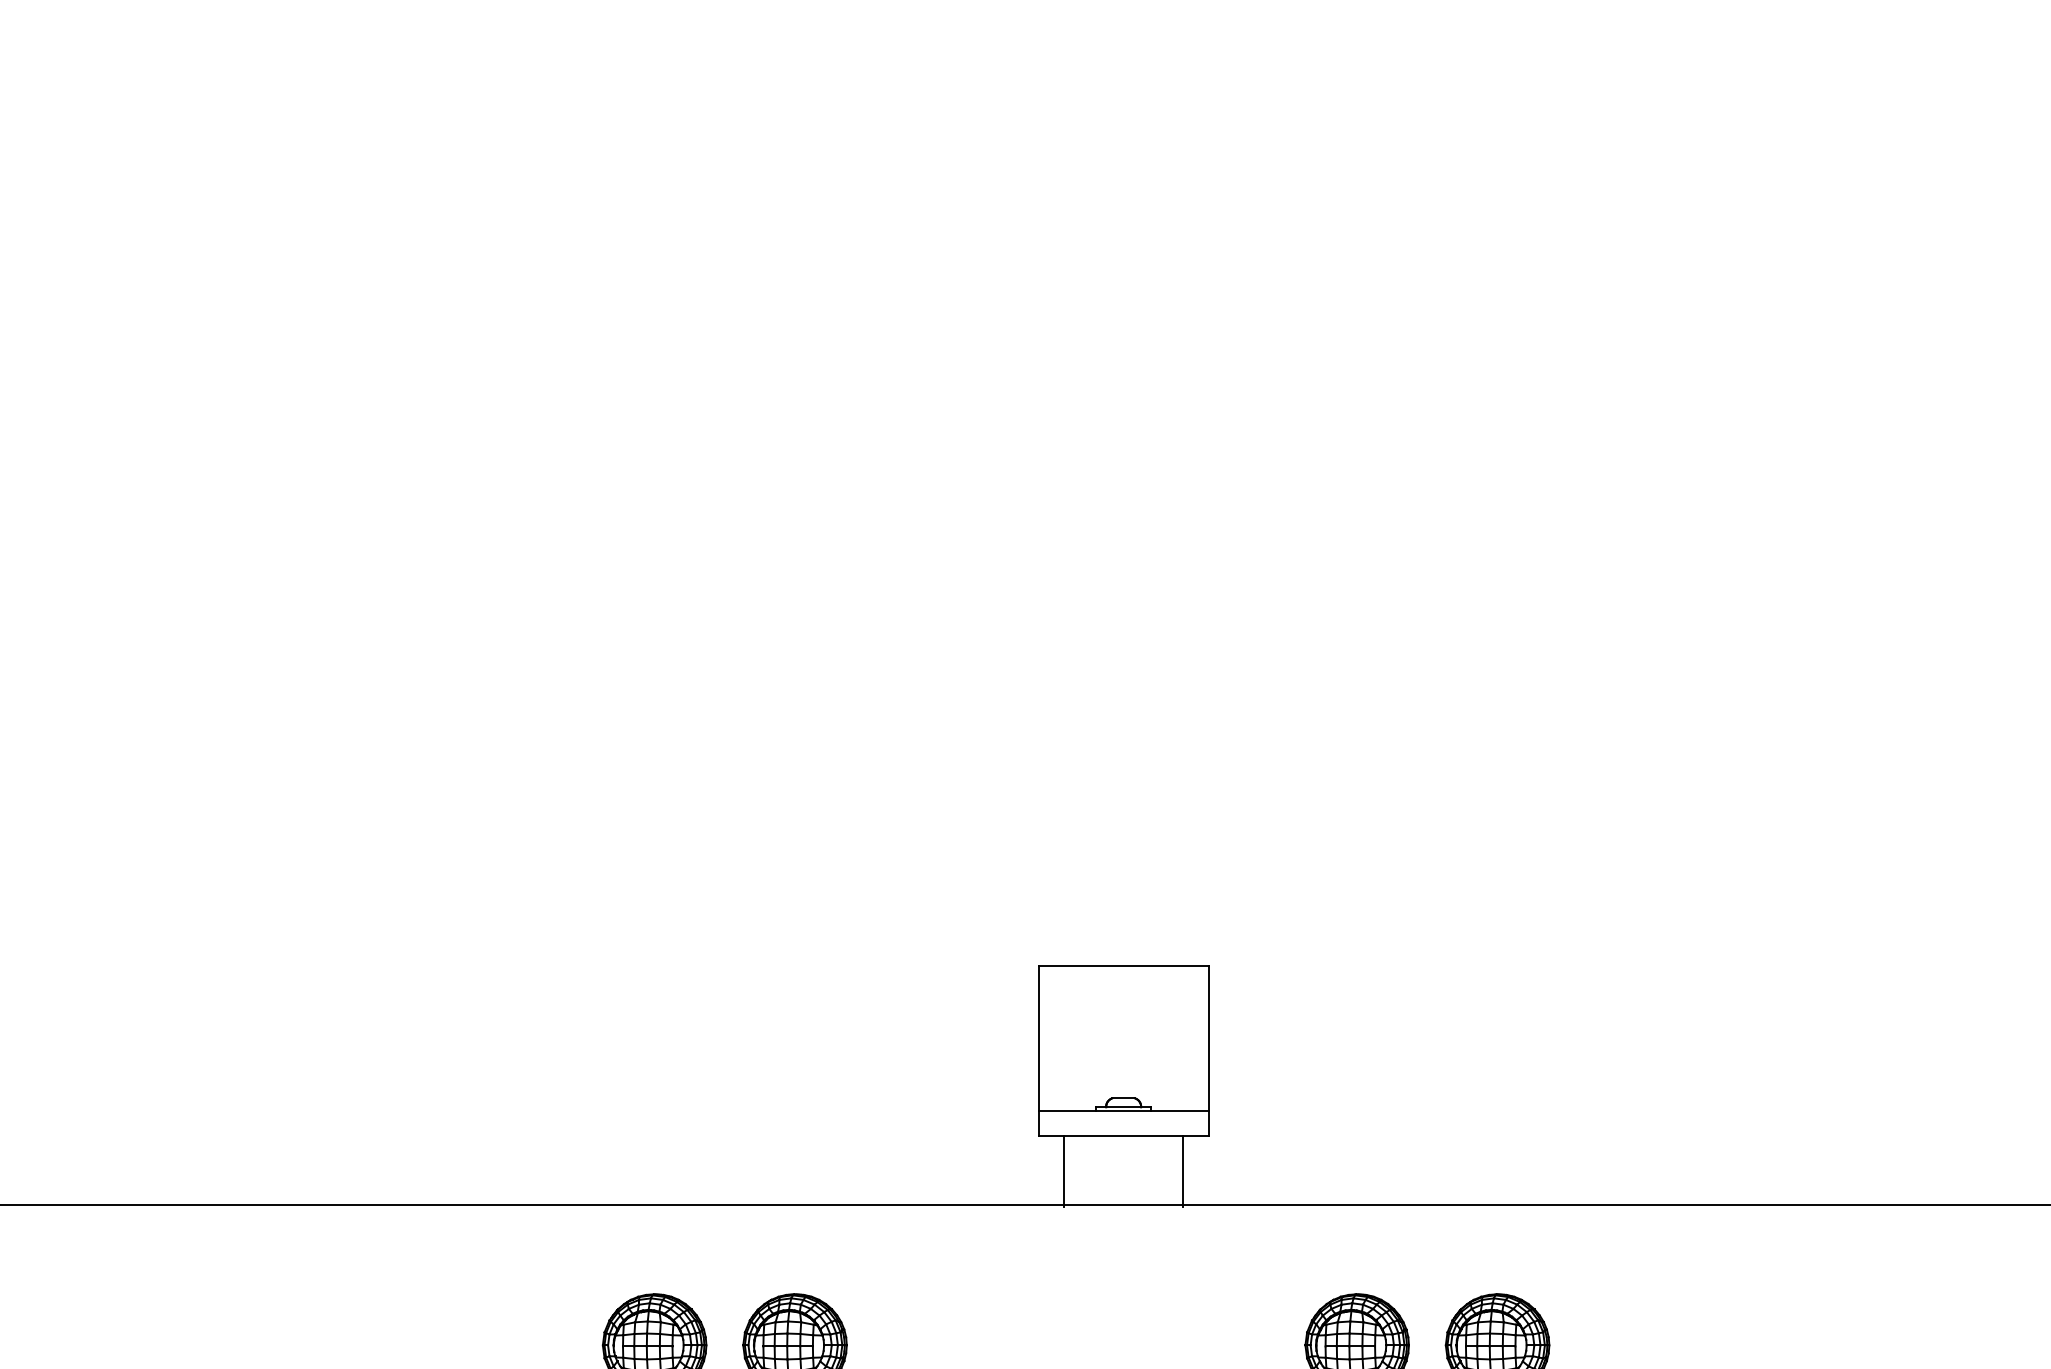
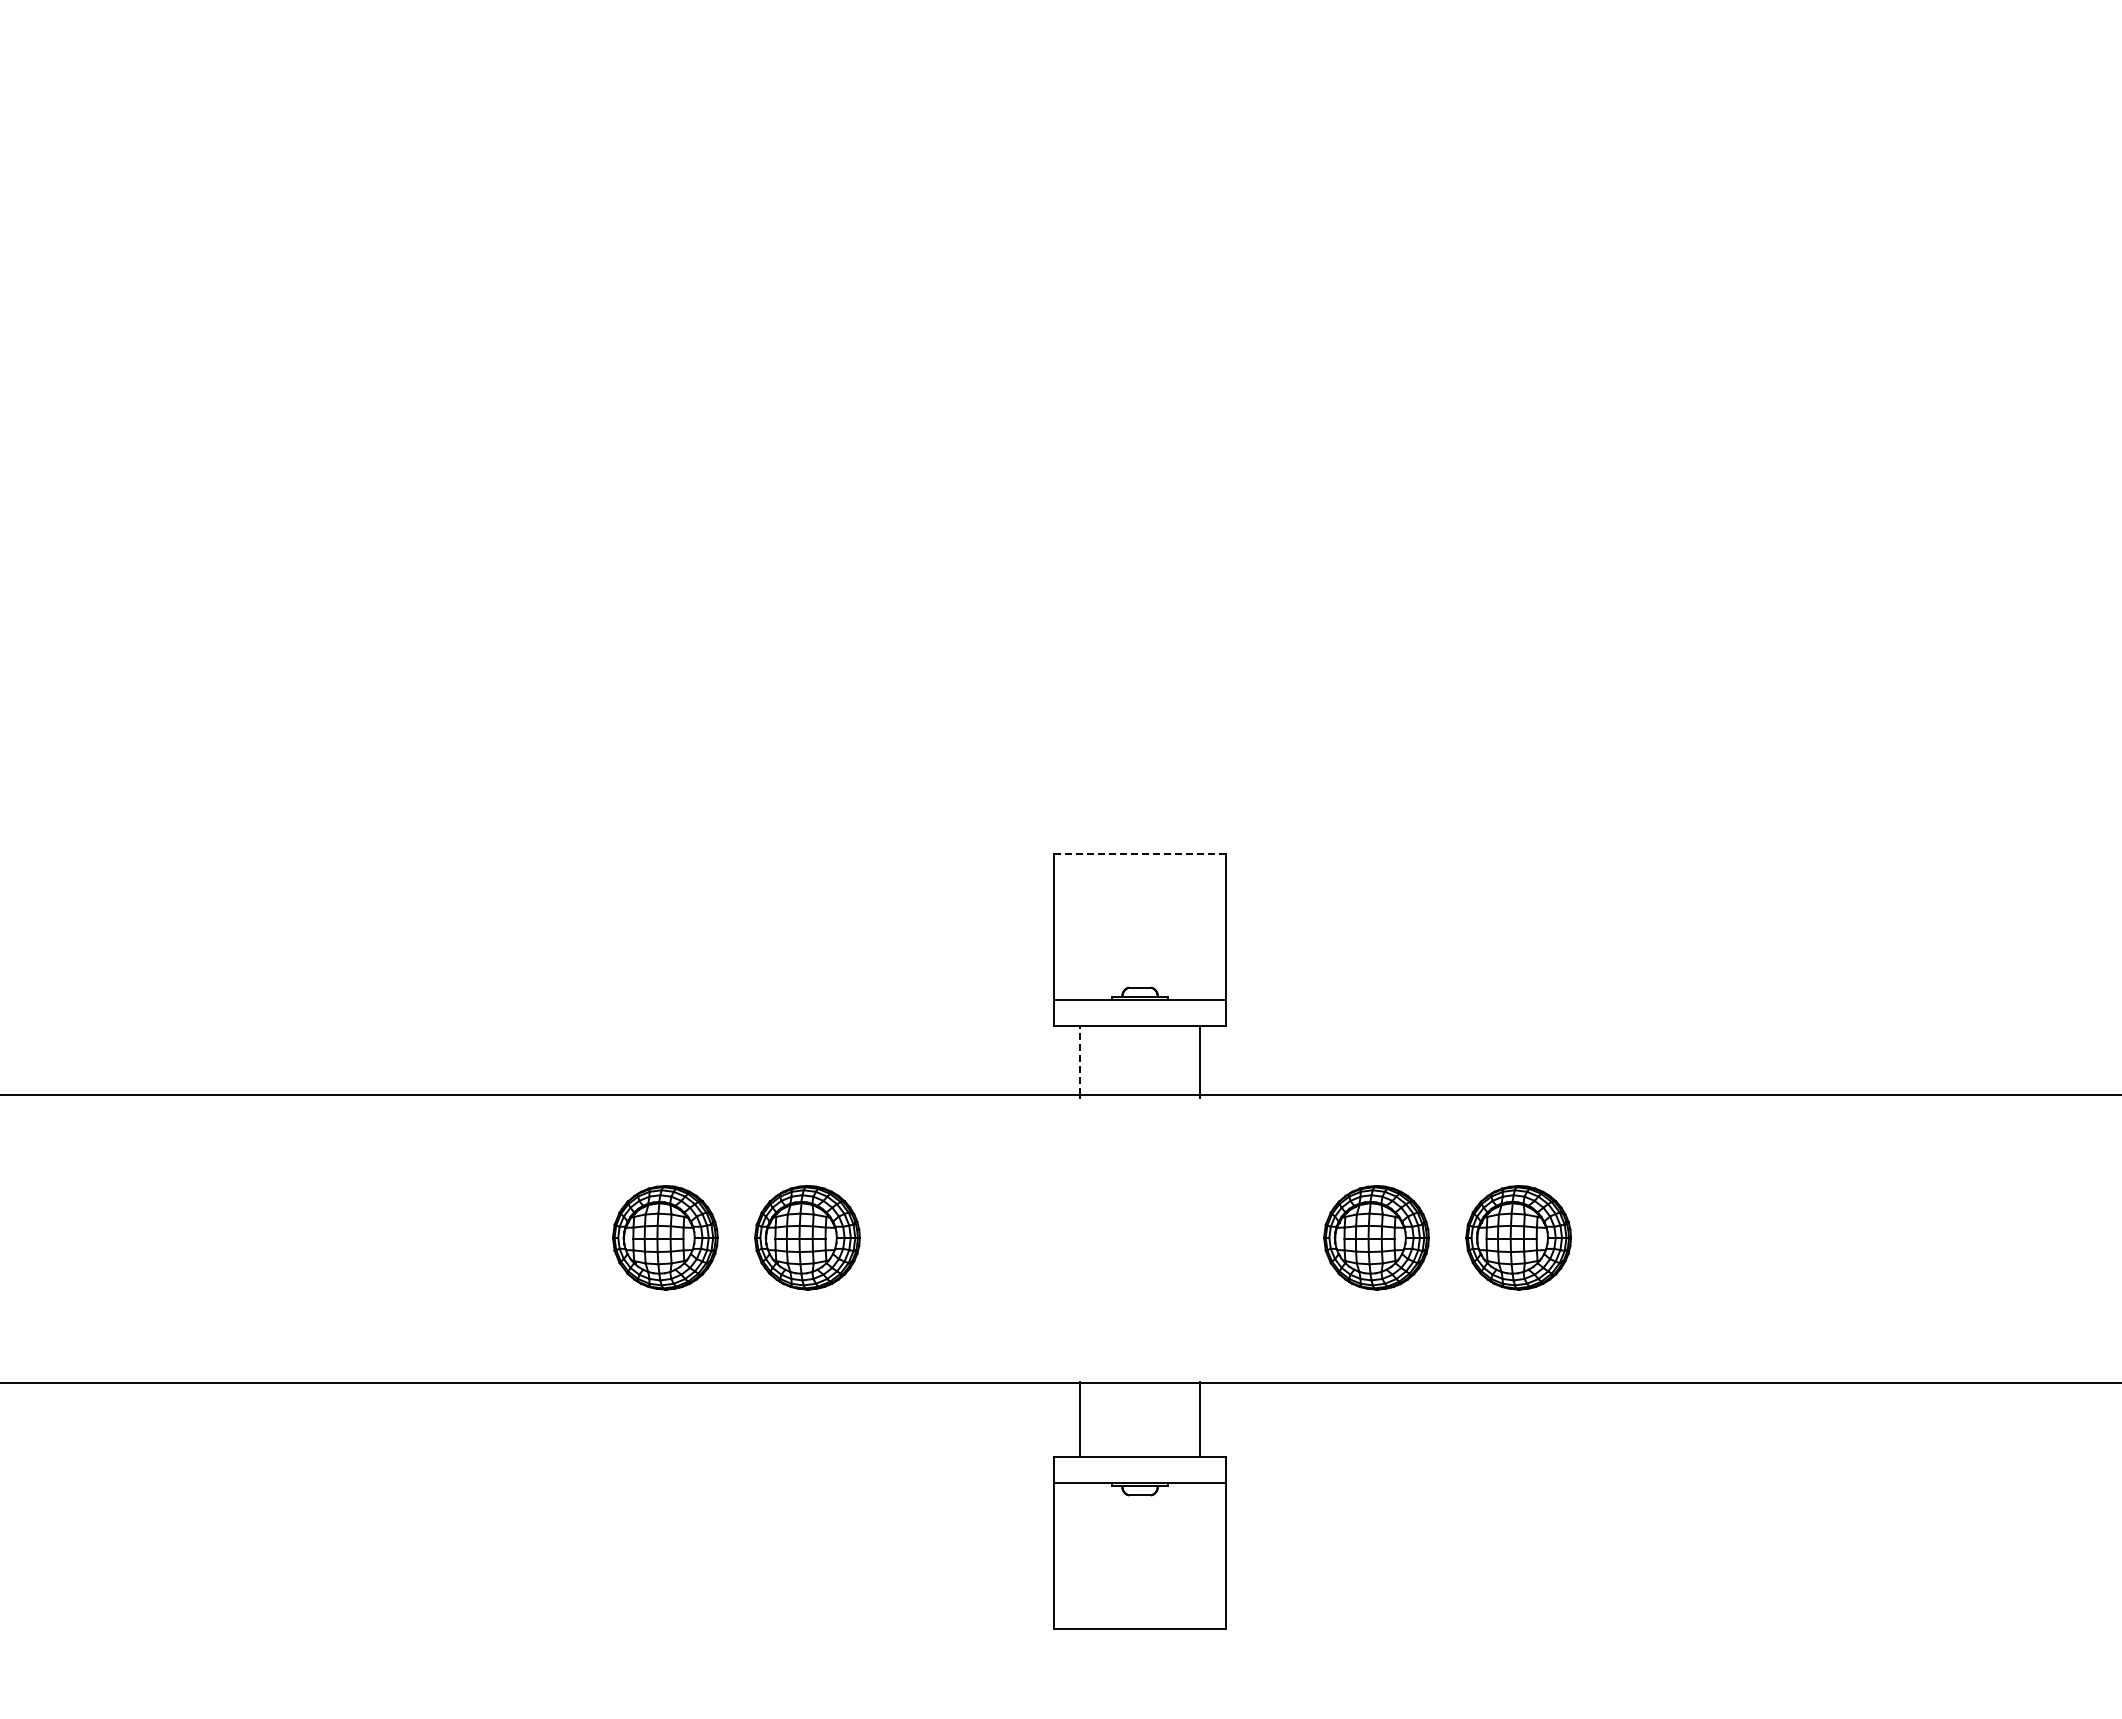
line: (1123, 965) -> (1139, 853), solid -> dashed
line: (1063, 1170) -> (1079, 1060), solid -> dashed

